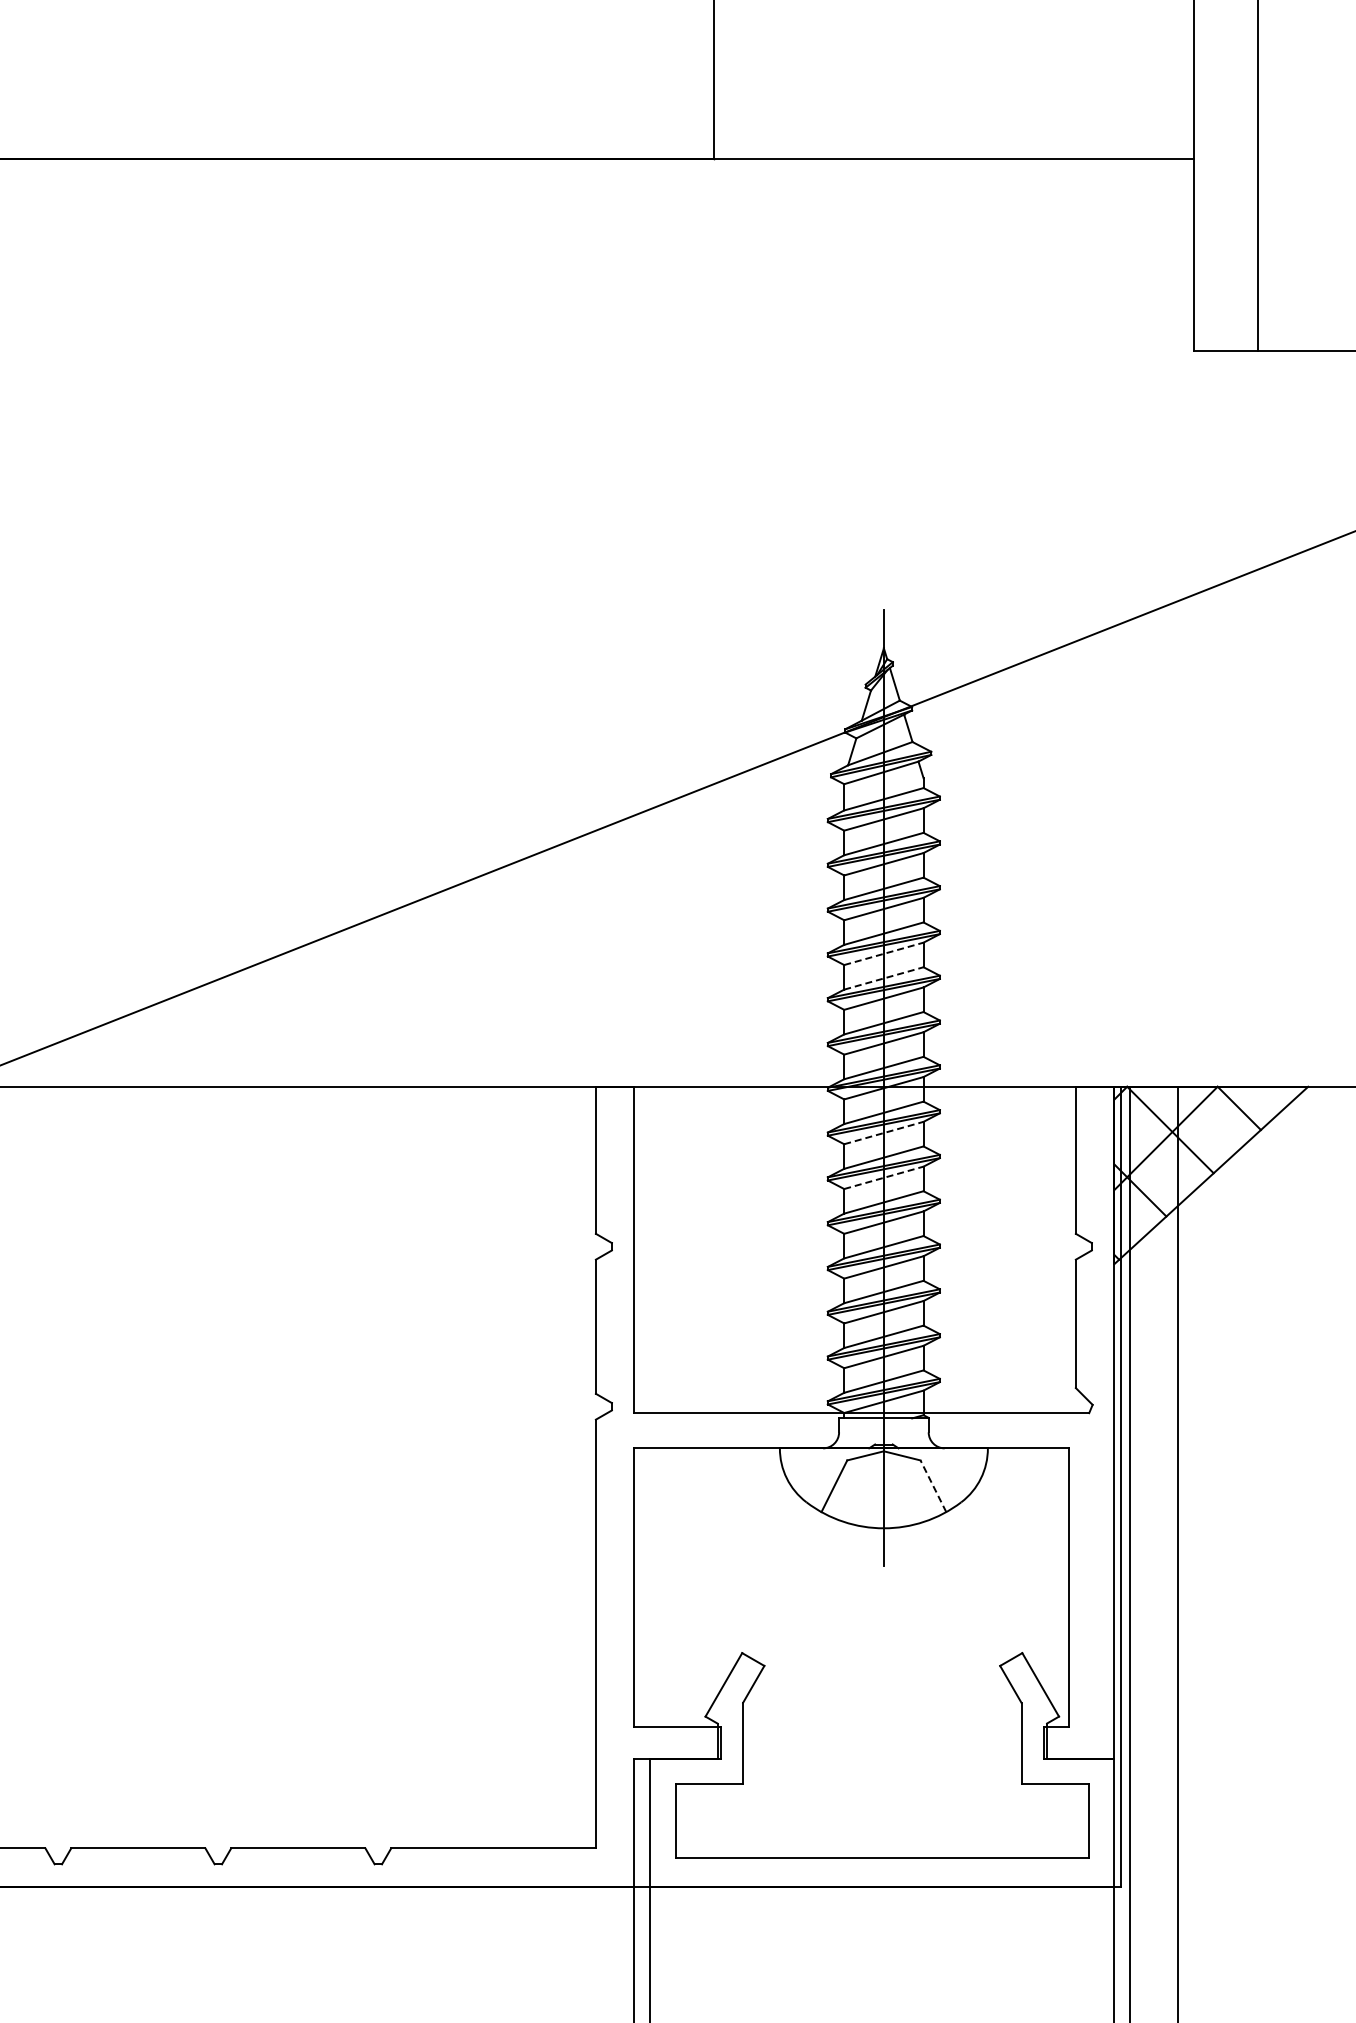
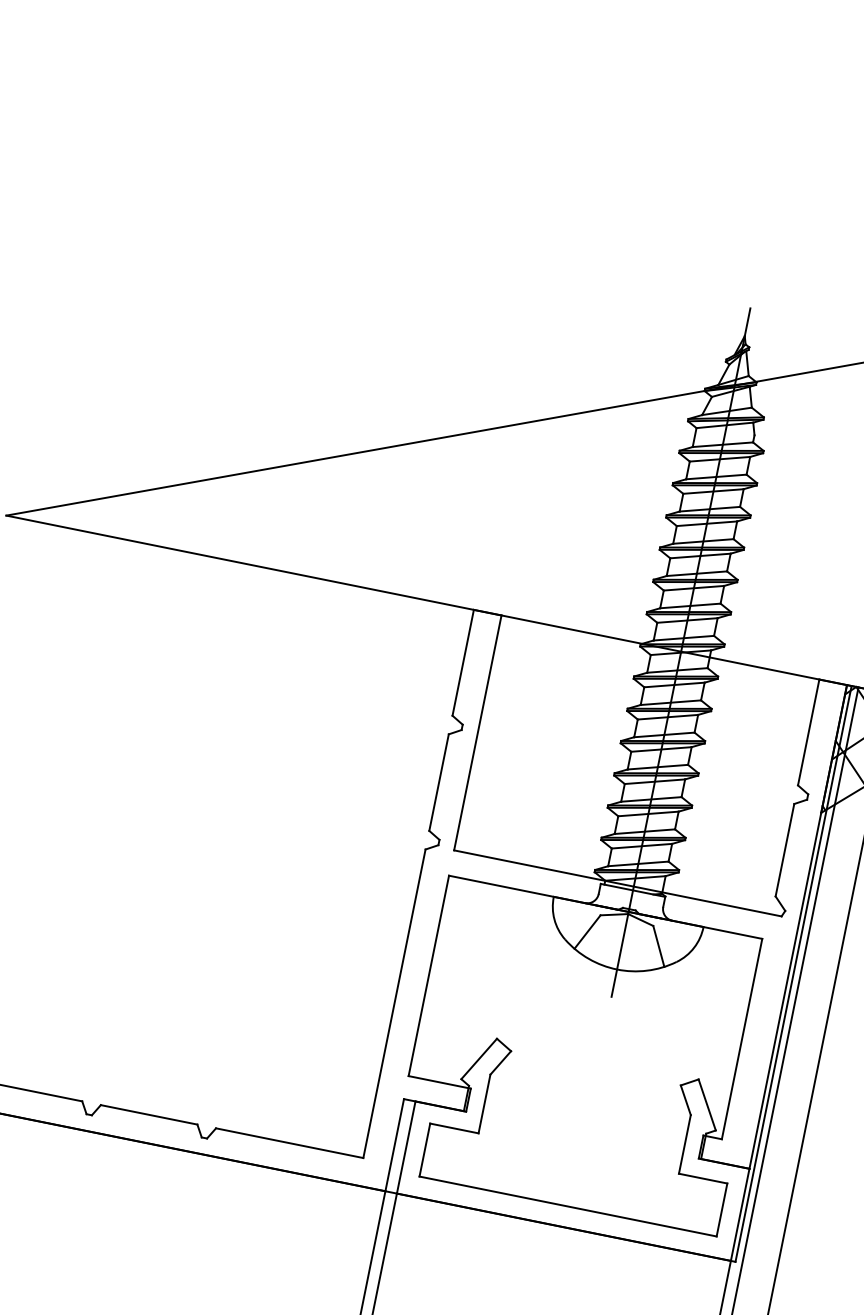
line: (884, 953) -> (700, 555), dashed -> solid
line: (884, 978) -> (697, 573), dashed -> solid
line: (884, 1132) -> (674, 684), dashed -> solid
line: (884, 1177) -> (668, 717), dashed -> solid
line: (933, 1486) -> (658, 946), dashed -> solid

